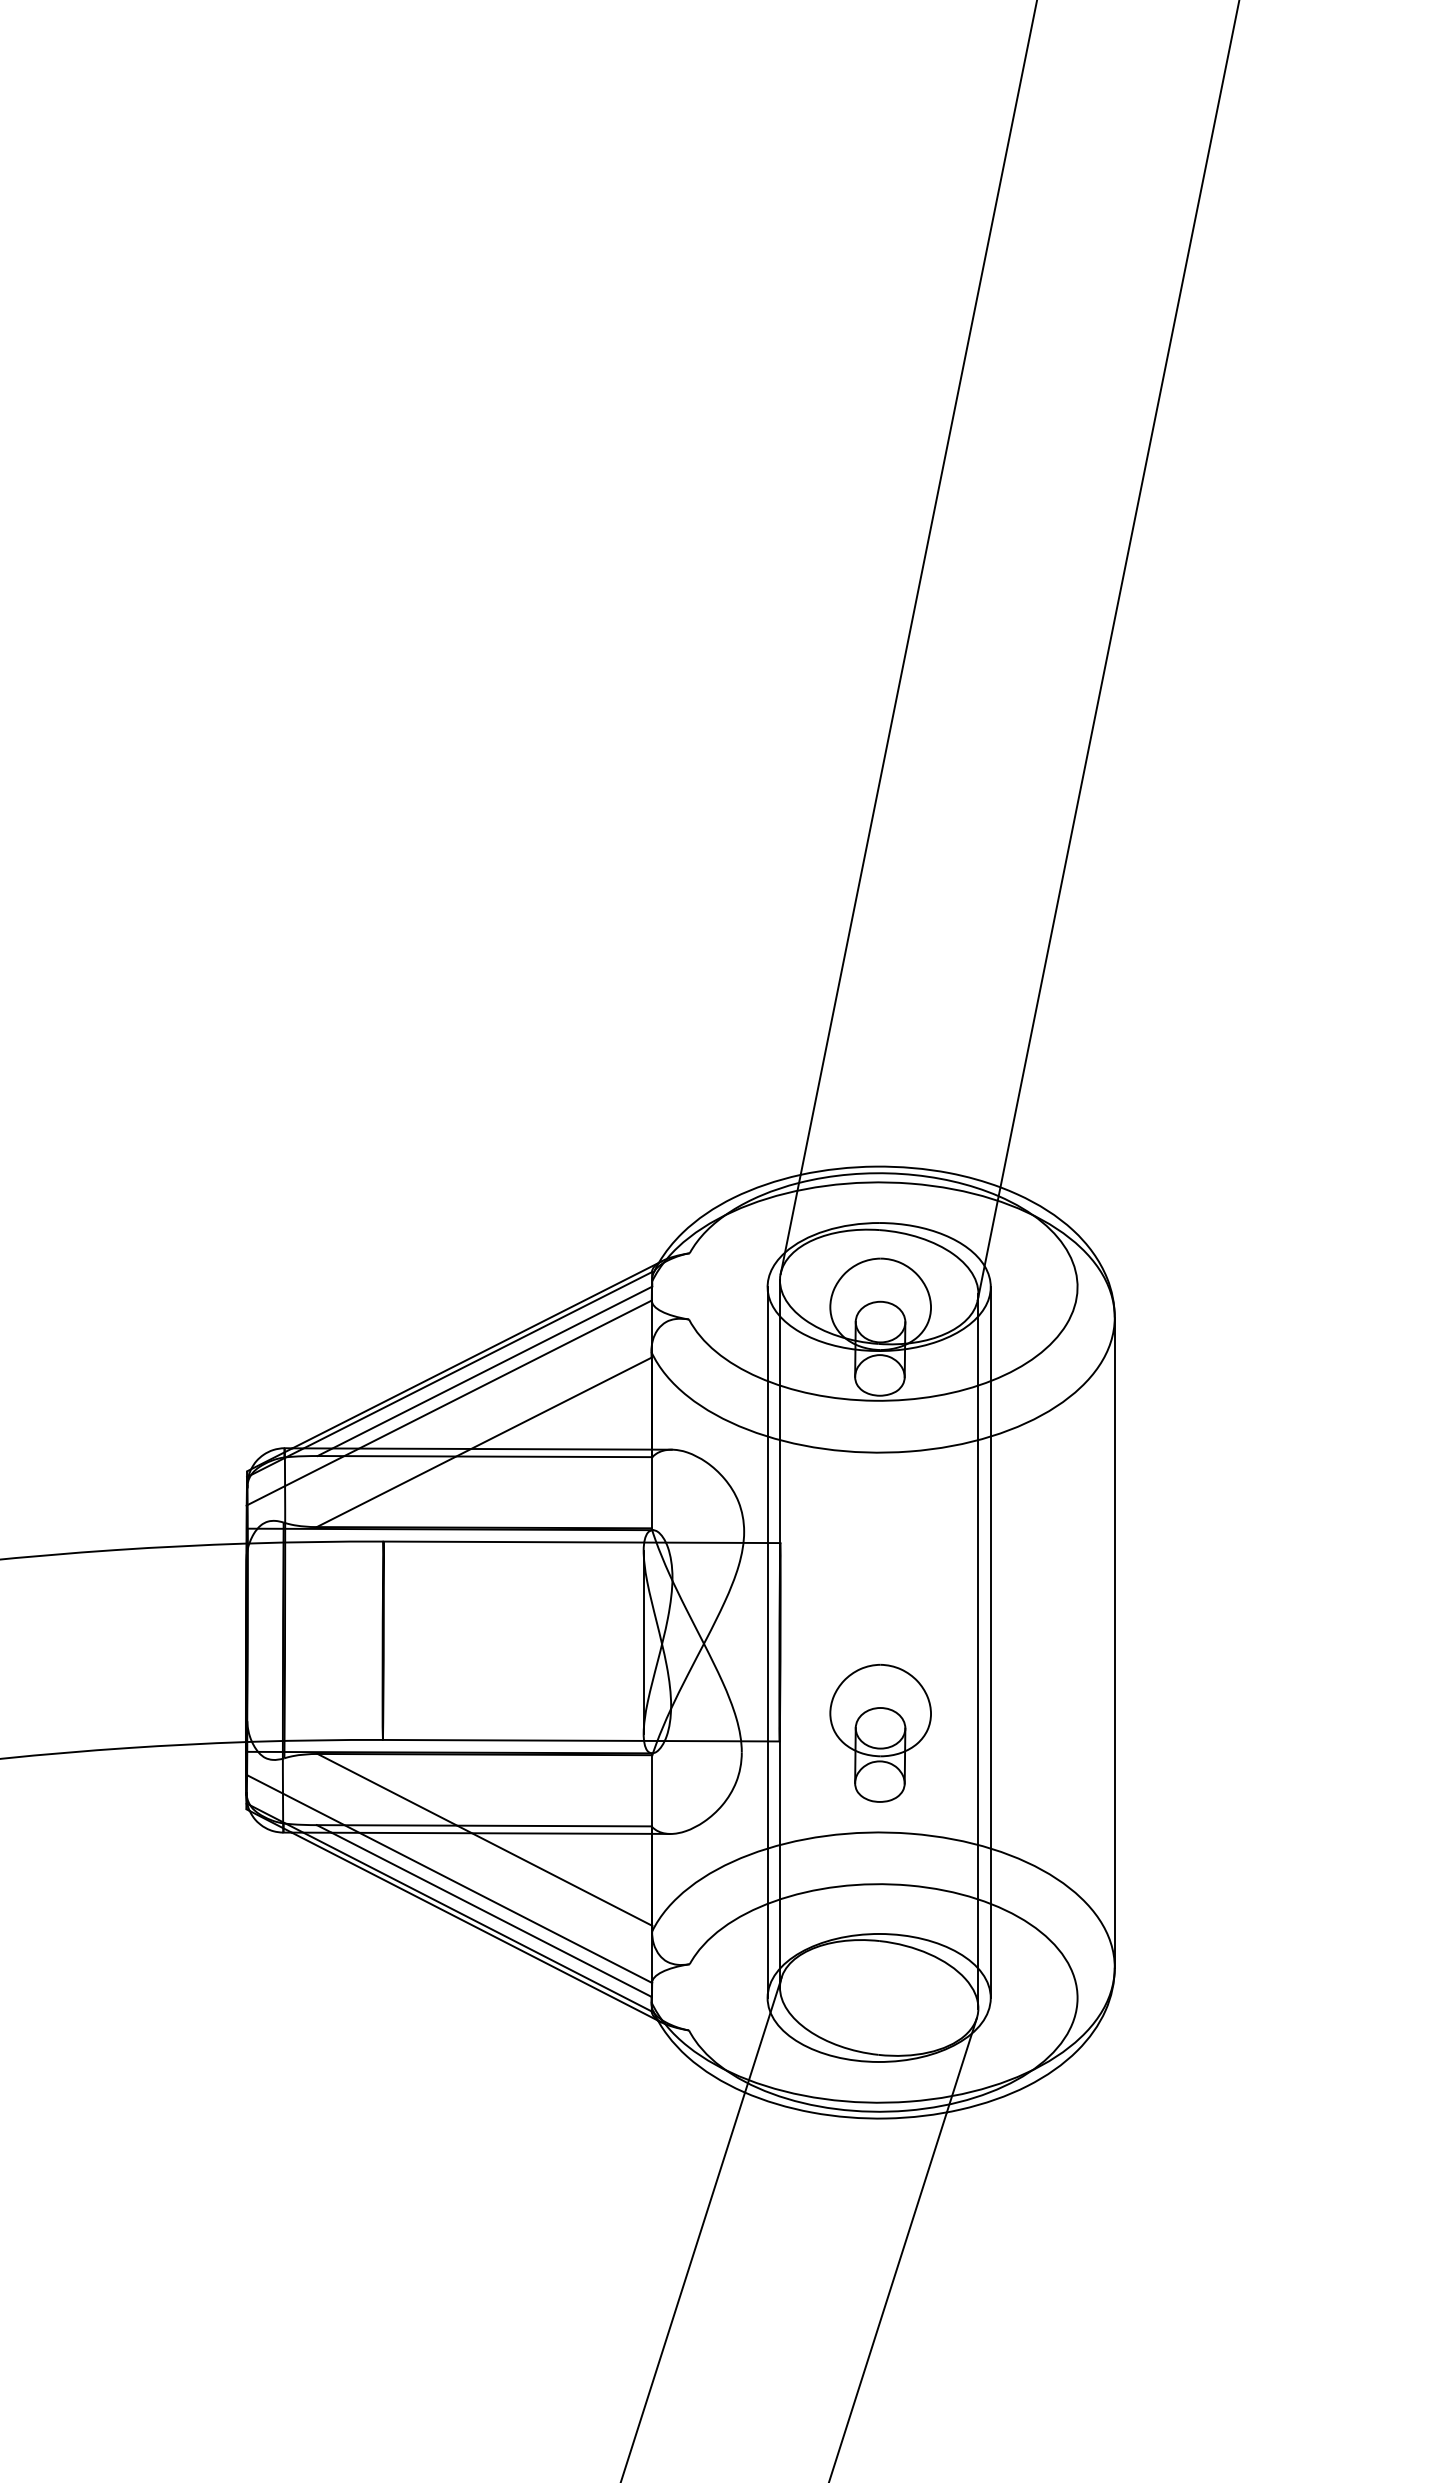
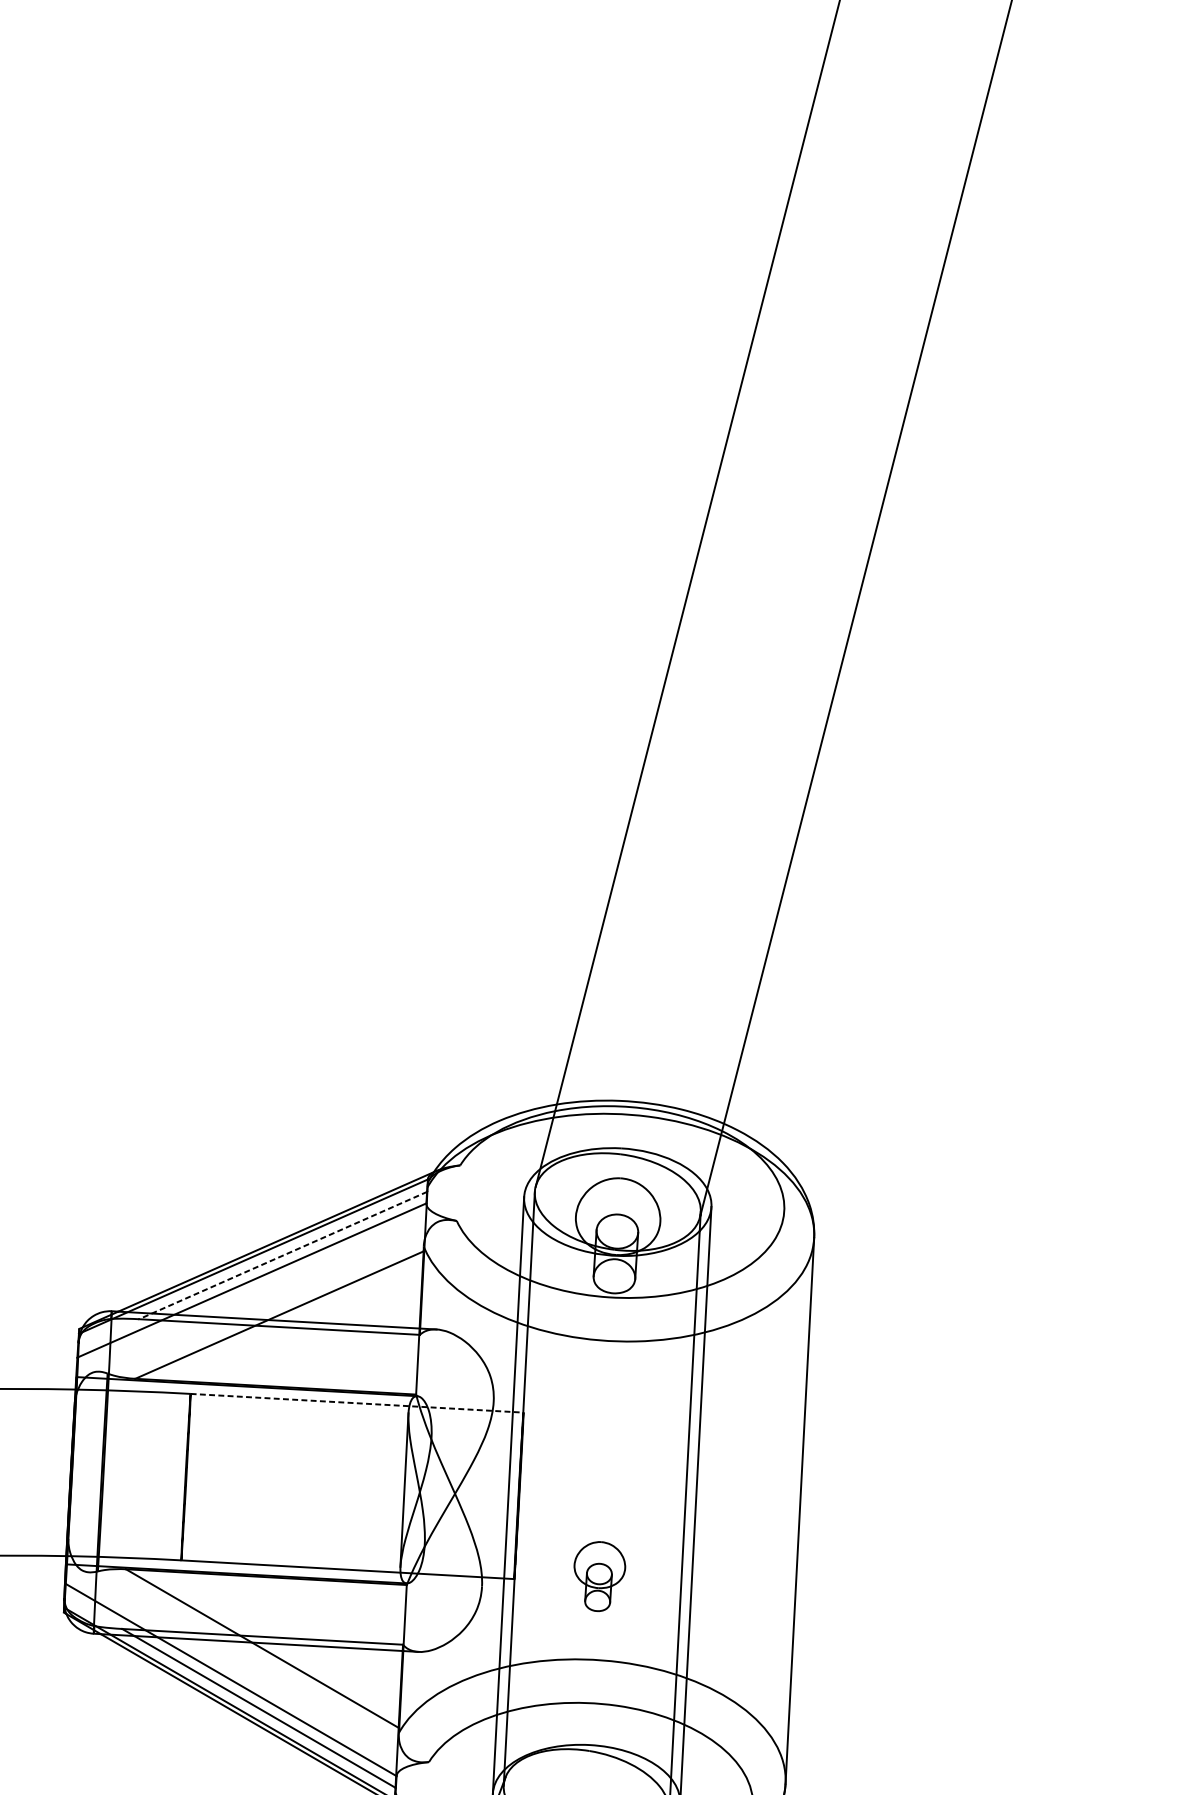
line: (484, 1371) -> (282, 1255), solid -> dashed
line: (582, 1542) -> (357, 1403), solid -> dashed
part: (880, 1732) -> (599, 1576), size x0.6

